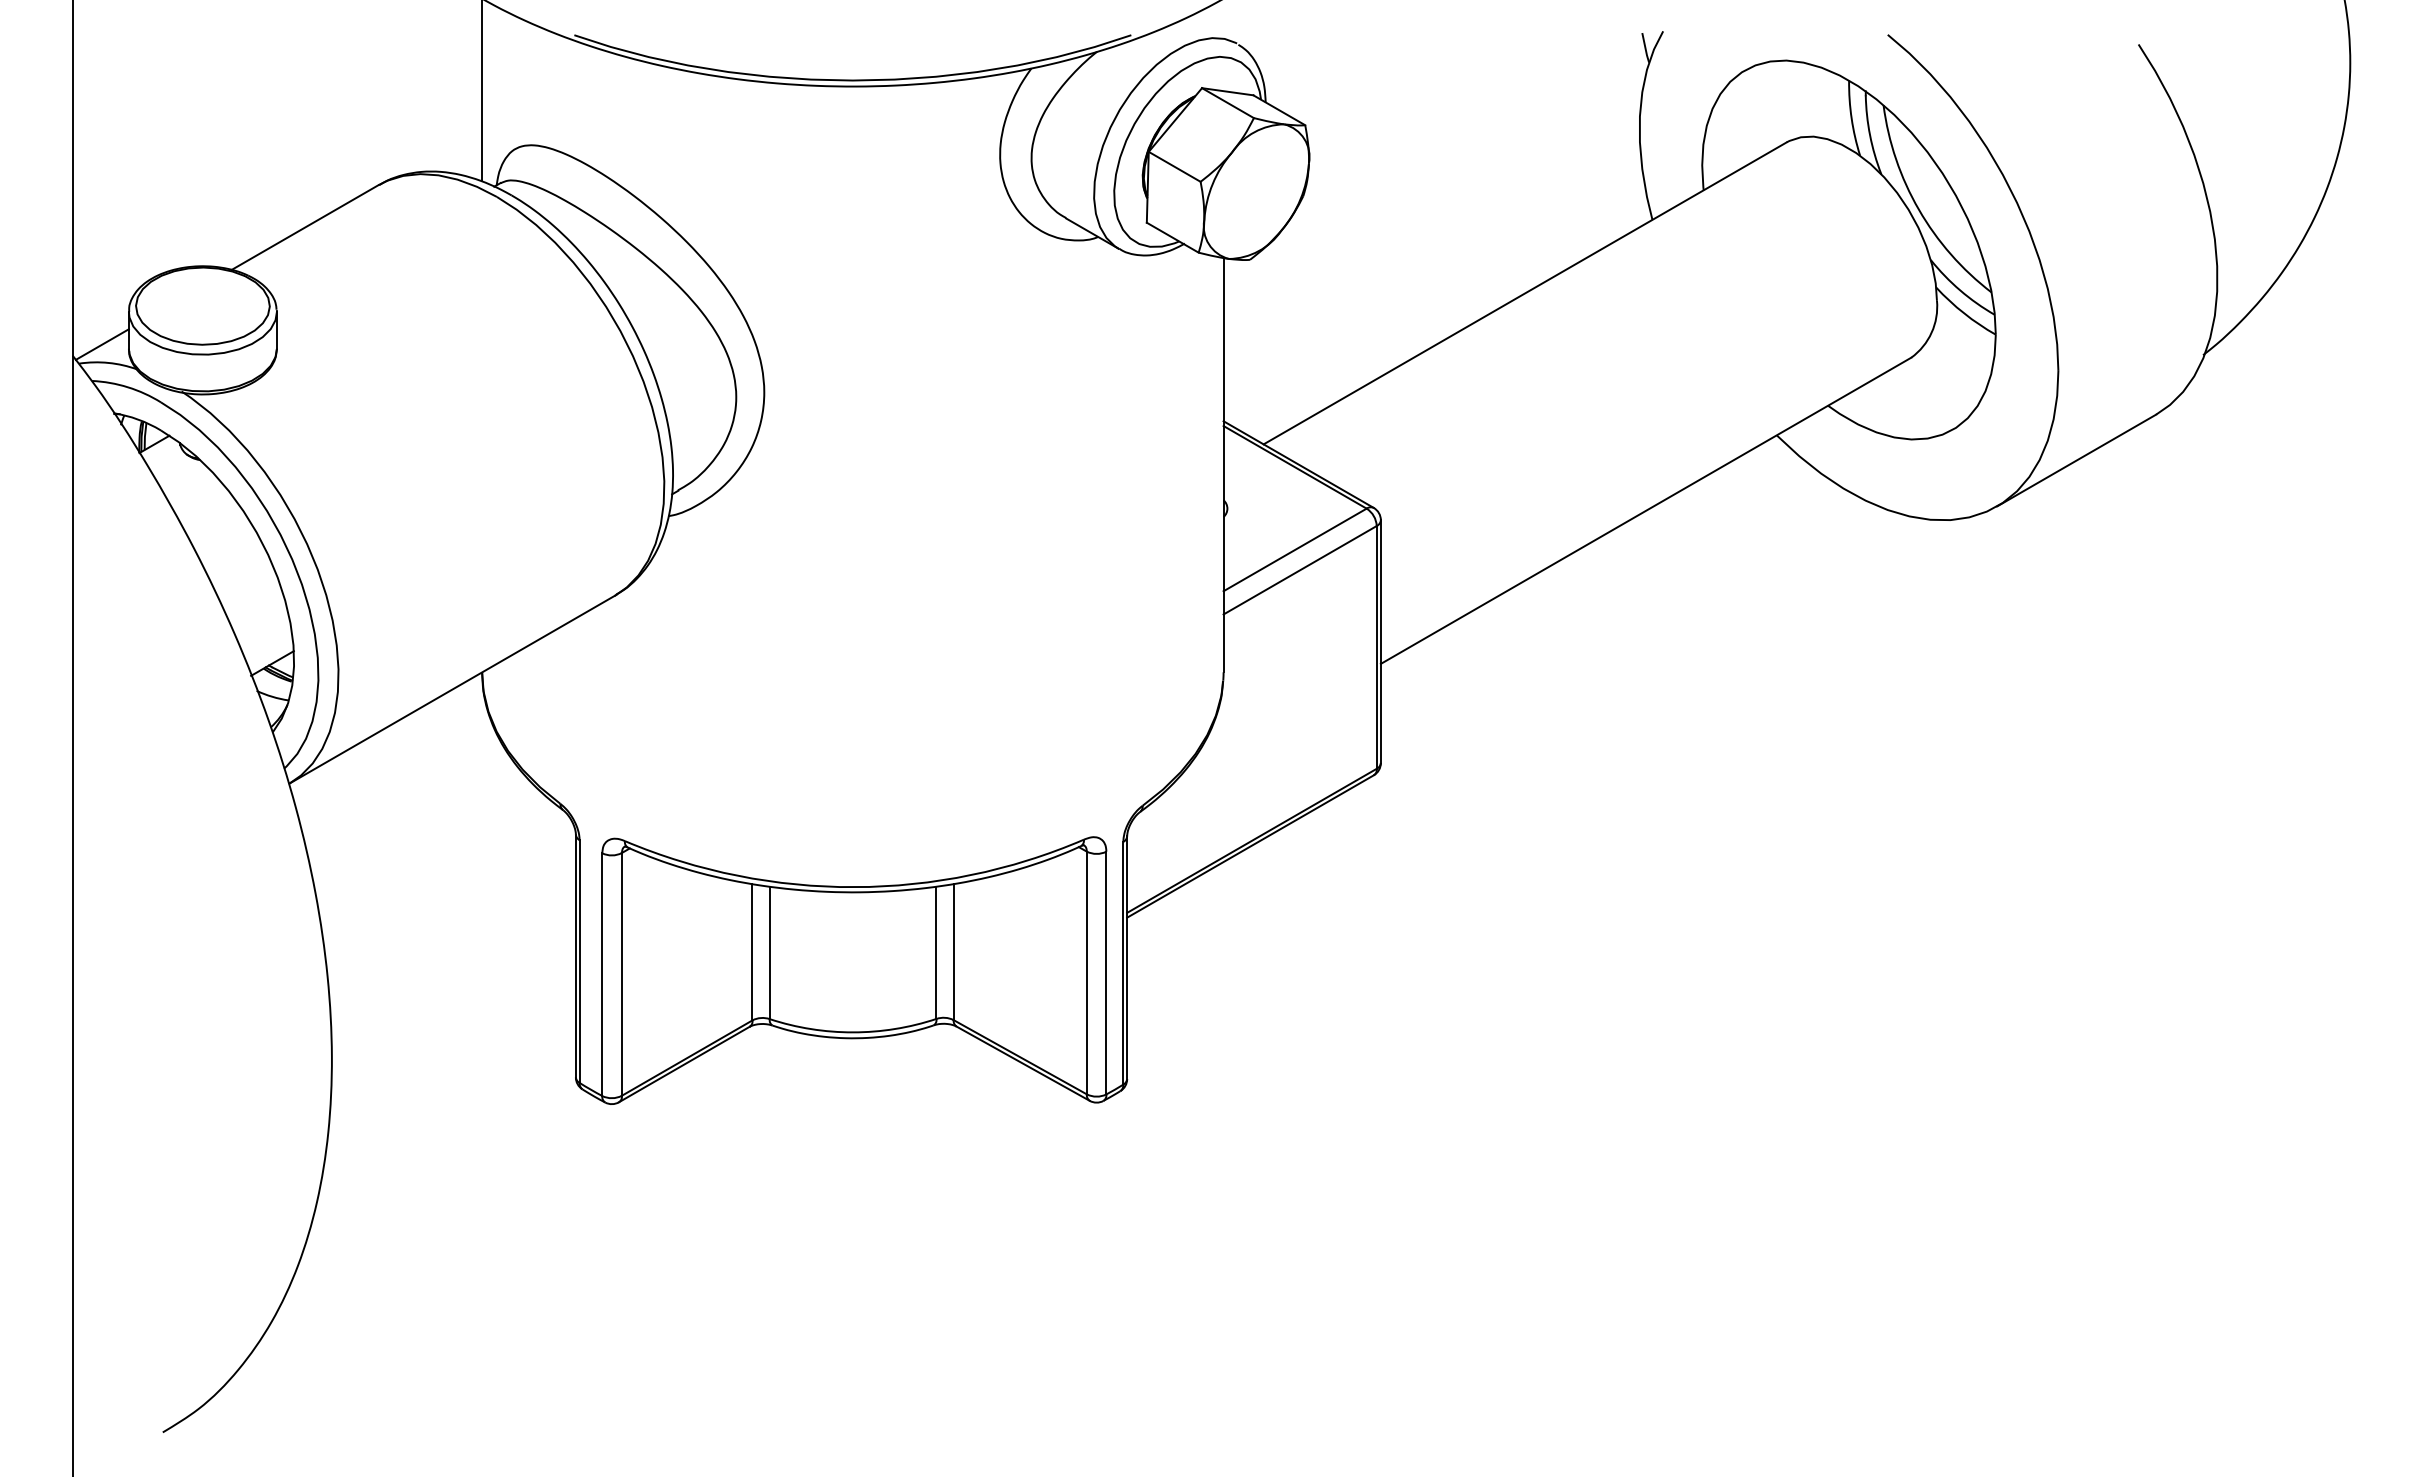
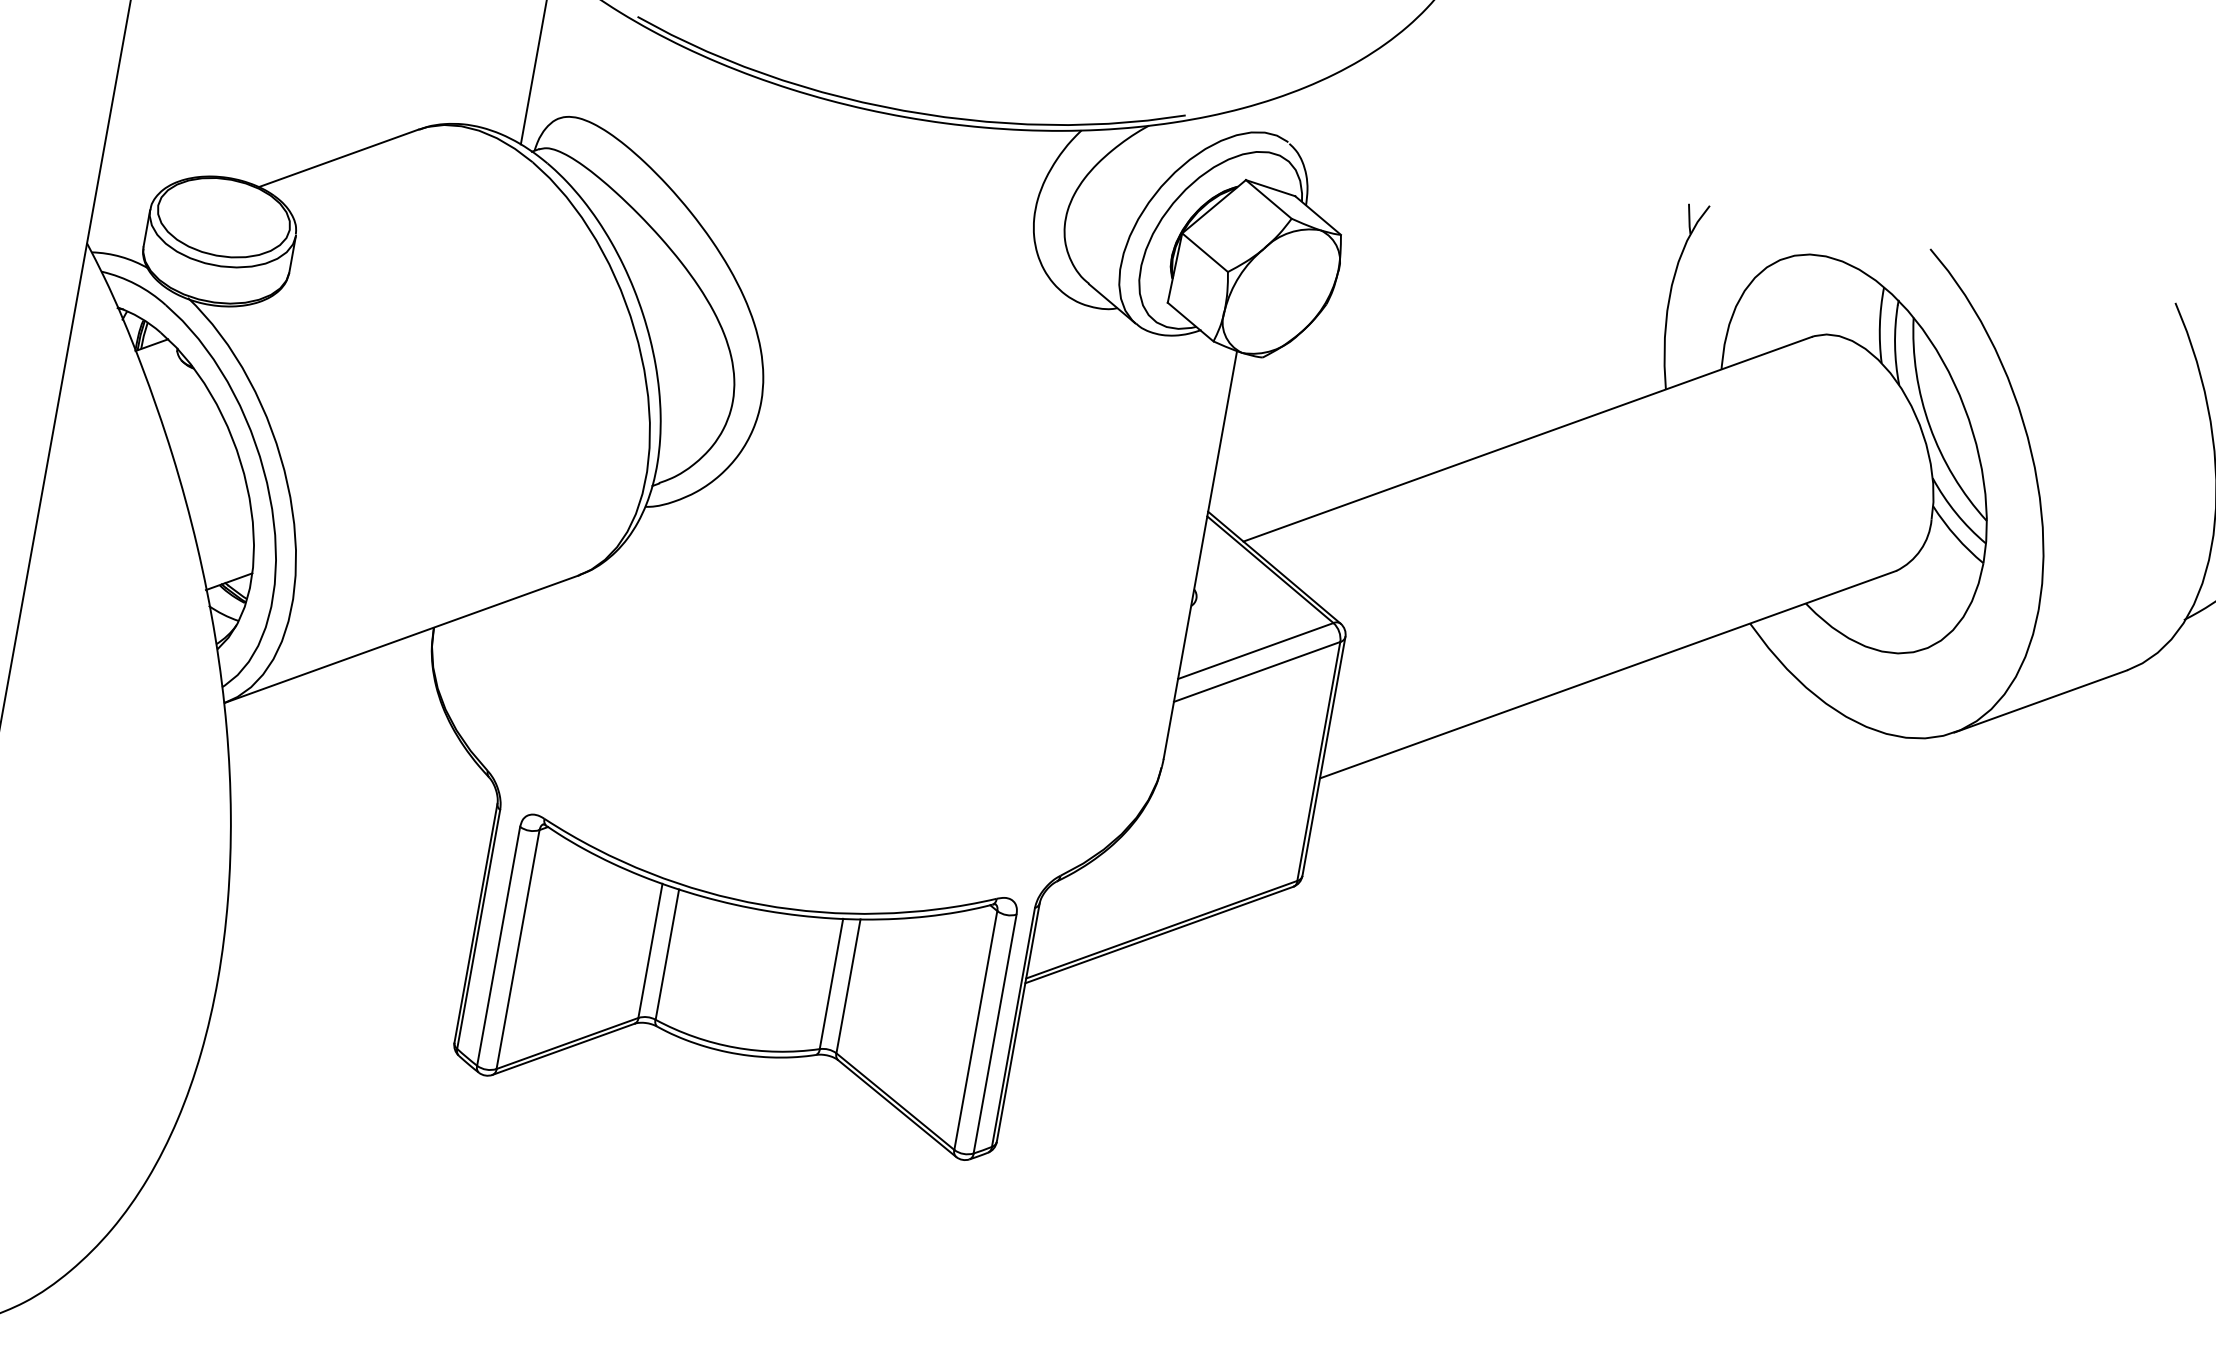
line: (101, 344) -> (117, 237), removed

